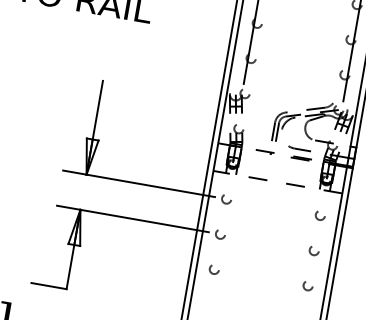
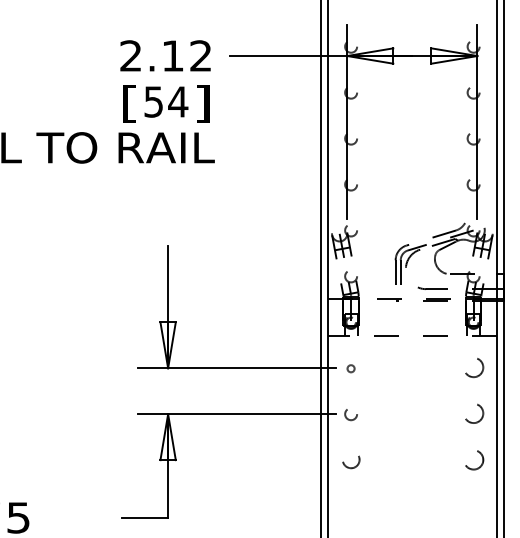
circle: (226, 199) -> (350, 369), size x0.6
circle: (320, 216) -> (473, 369), size x1.6
circle: (314, 251) -> (473, 415), size x1.6
circle: (213, 269) -> (350, 460), size x1.4
circle: (308, 286) -> (473, 460), size x1.6

